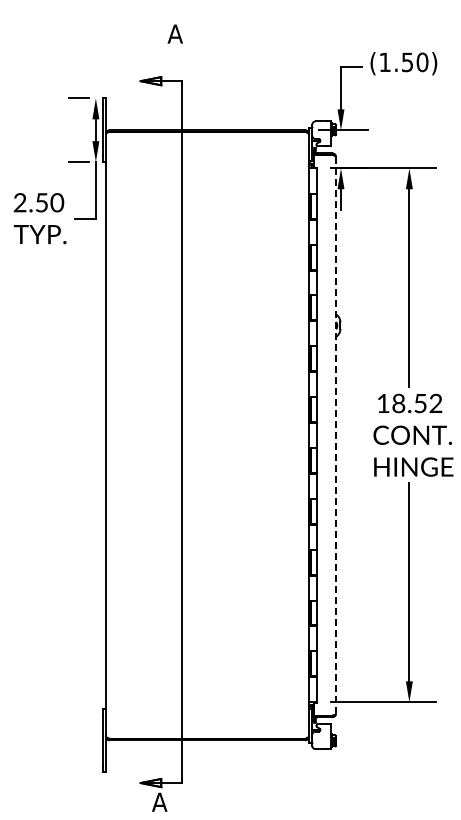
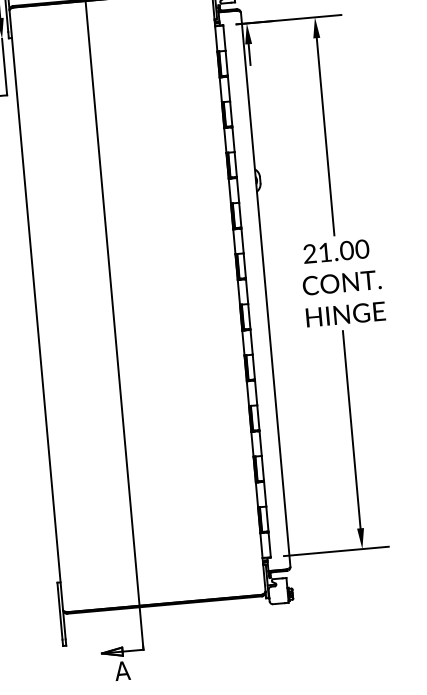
text: (409, 403) -> (335, 251), 18.52 -> 21.00
line: (336, 435) -> (266, 289), dashed -> solid

